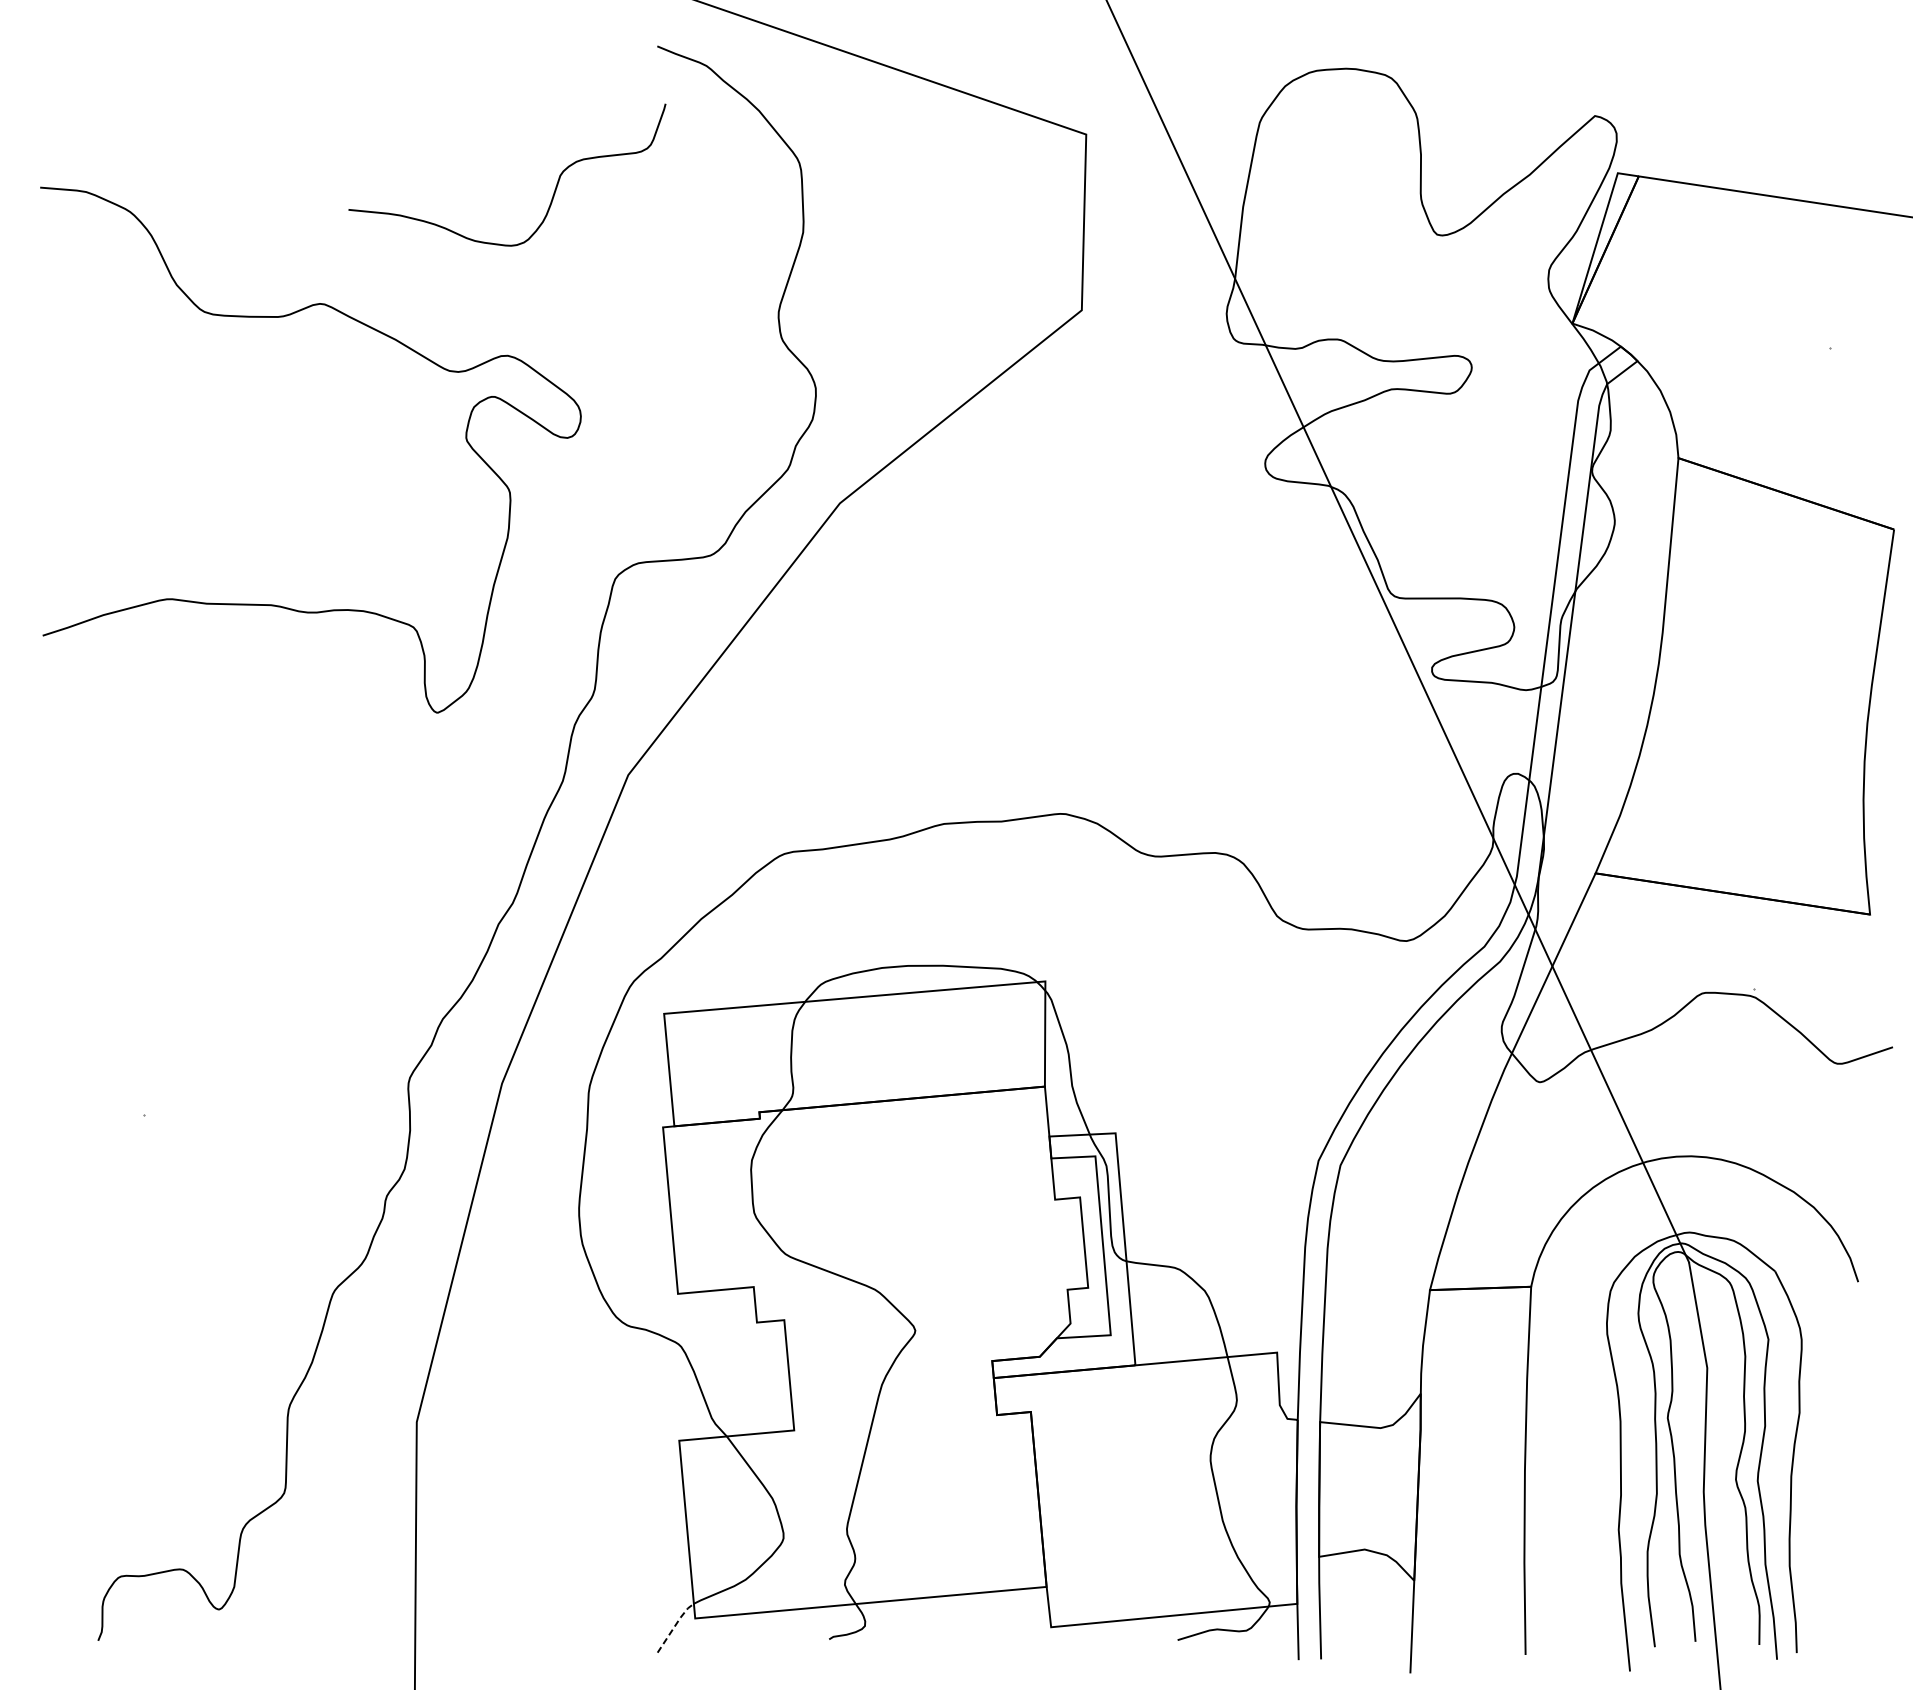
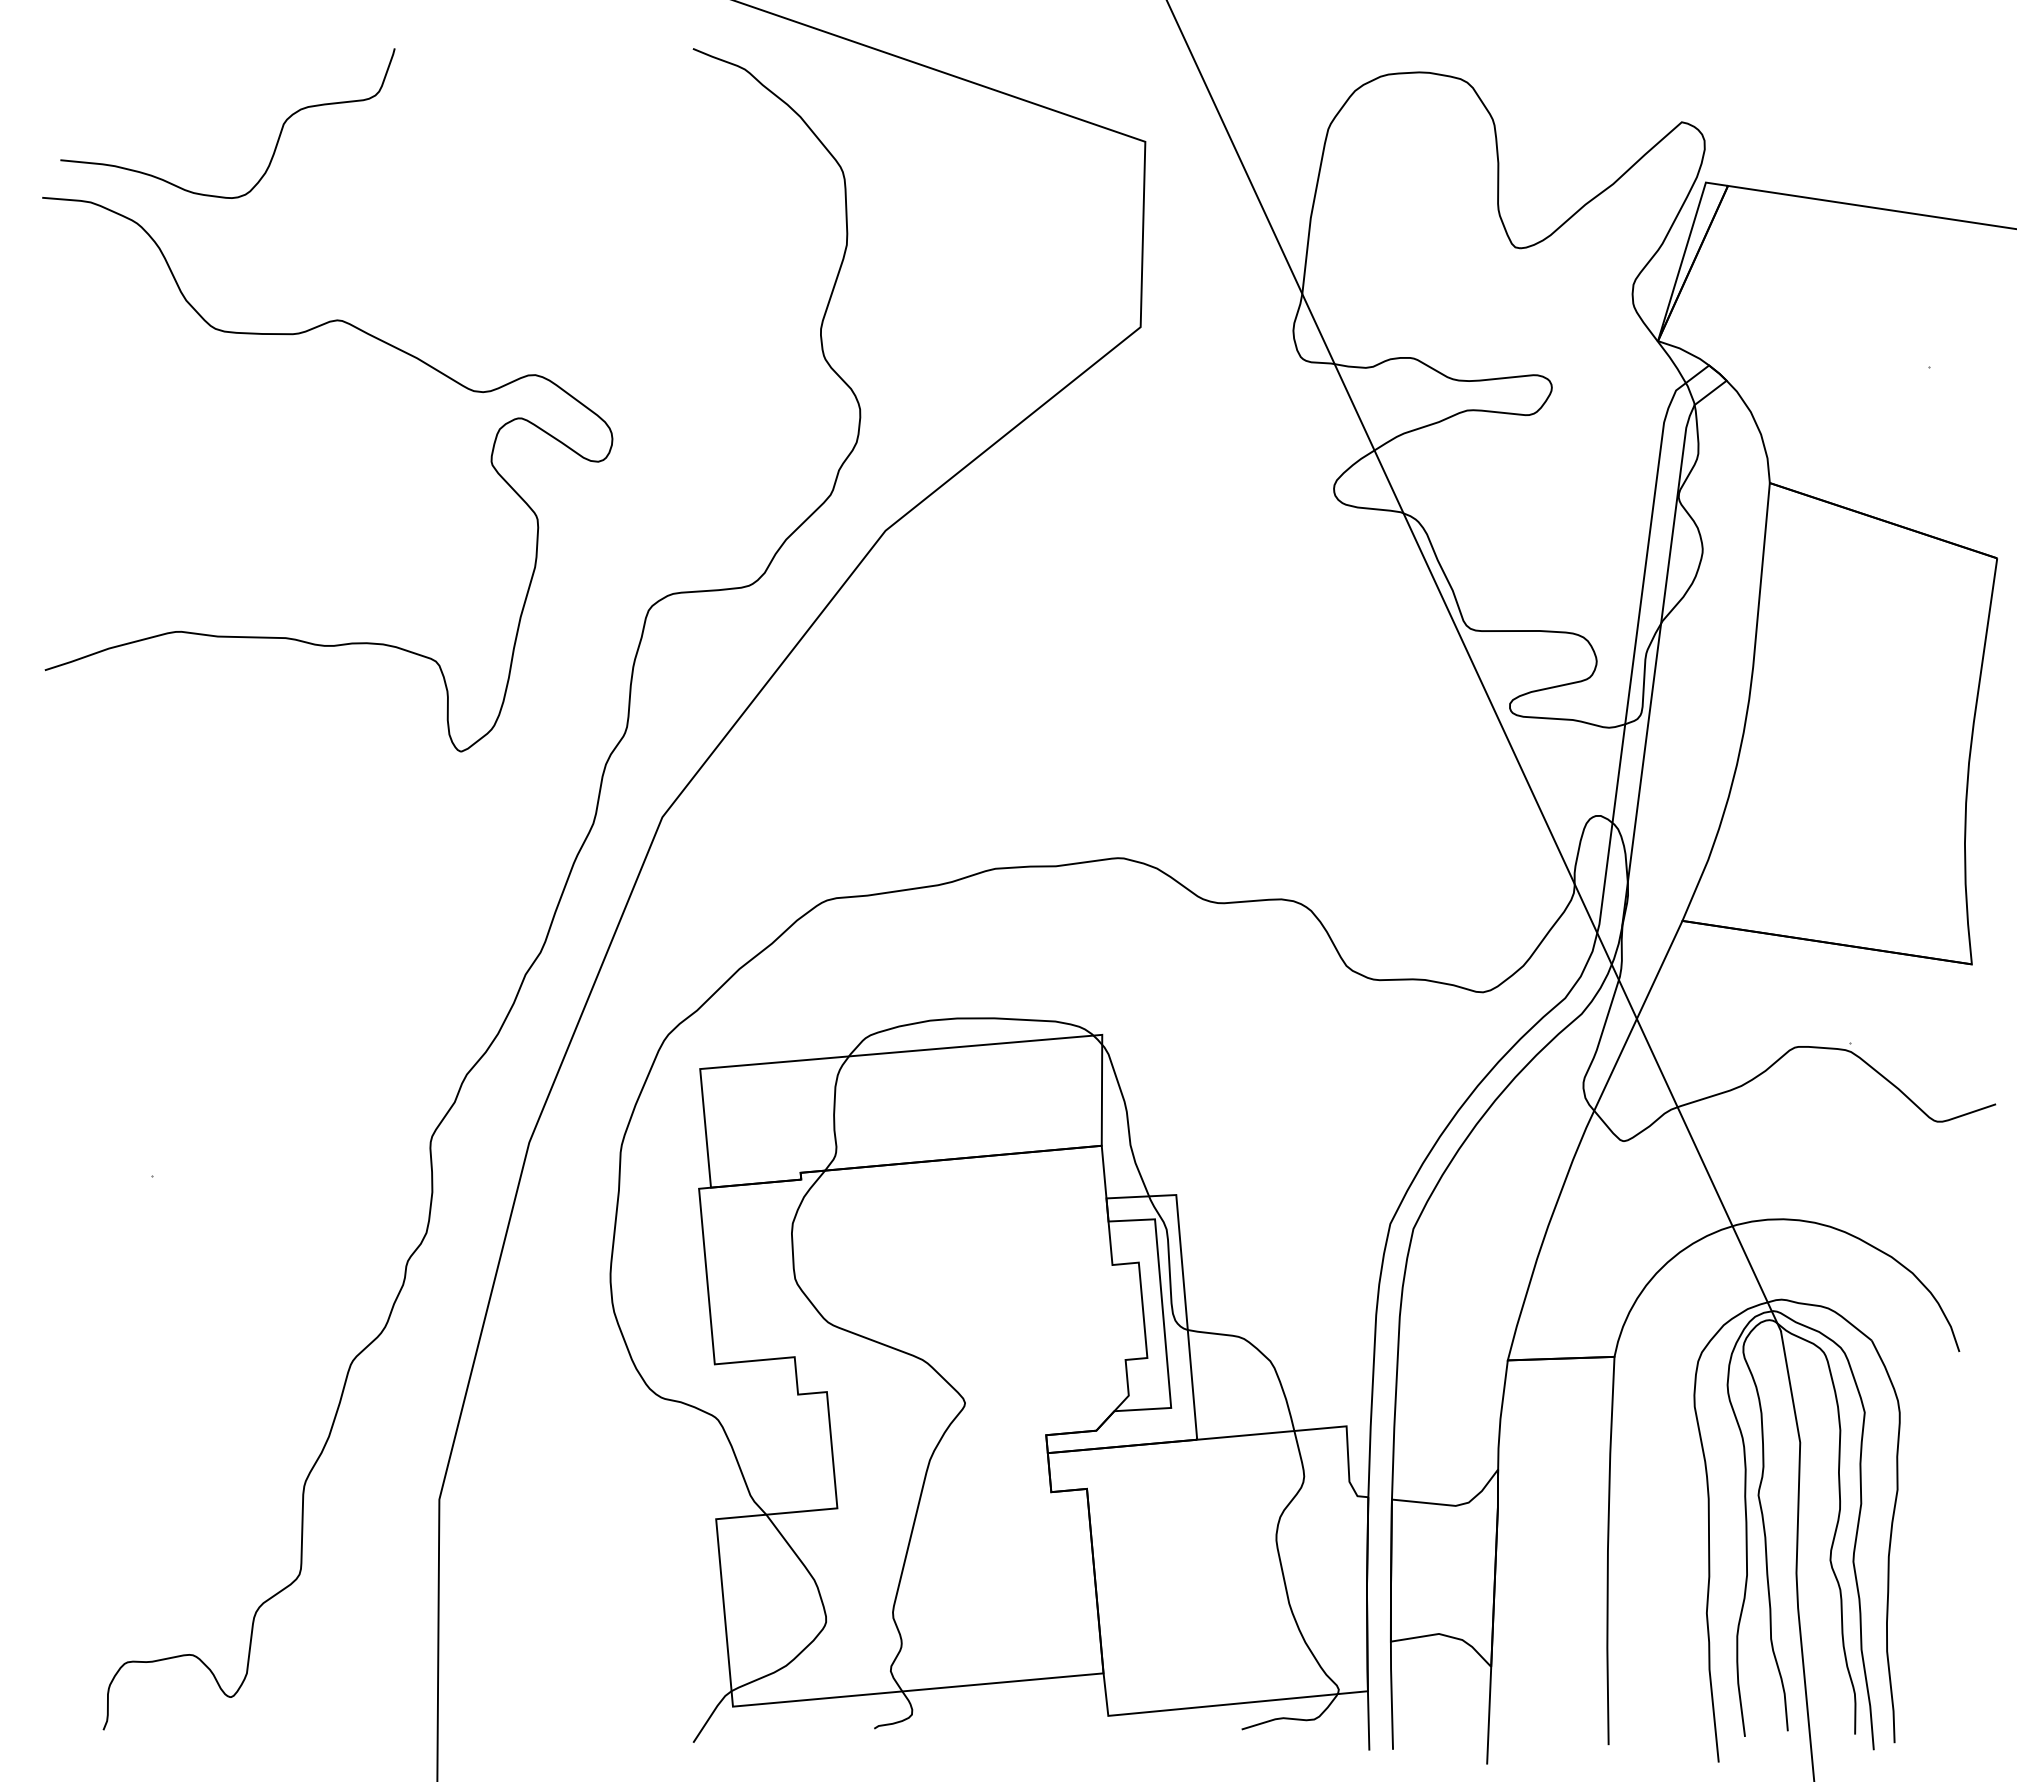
curve: (554, 190) -> (277, 139), moved
line: (674, 1625) -> (711, 1714), dashed -> solid

